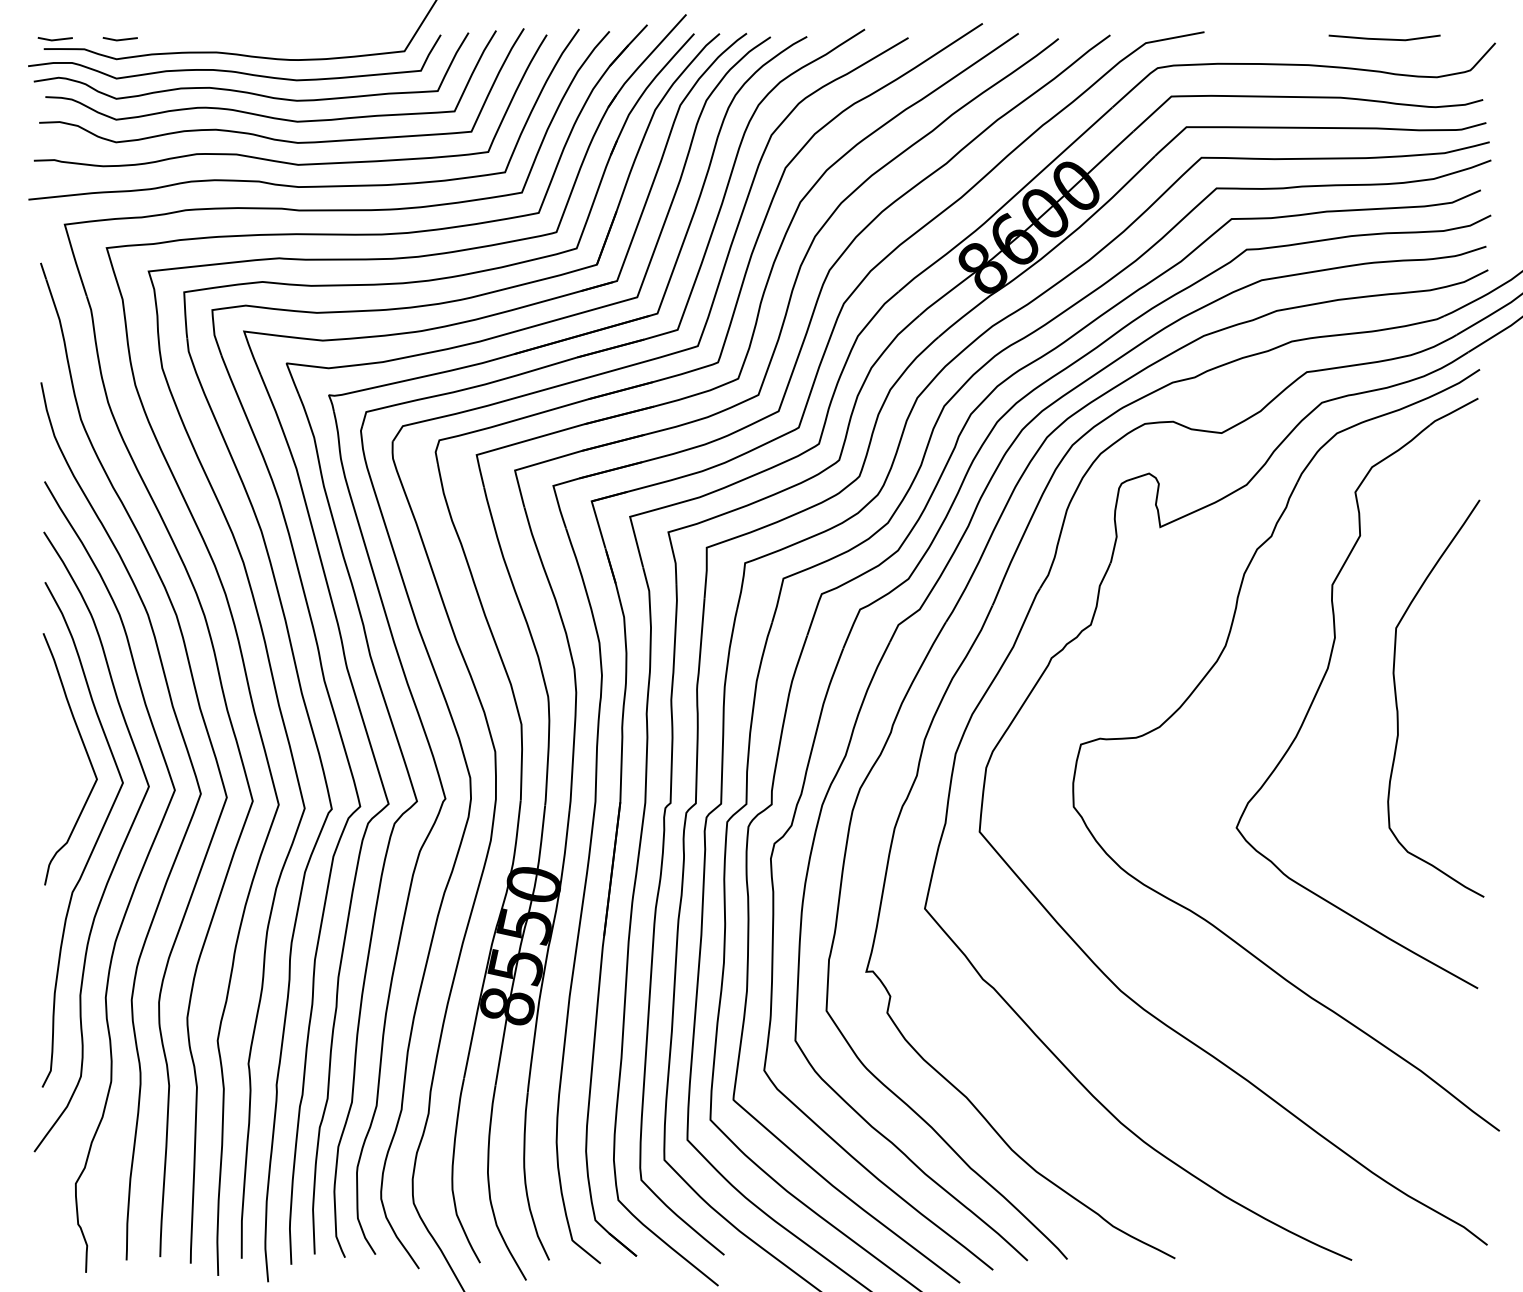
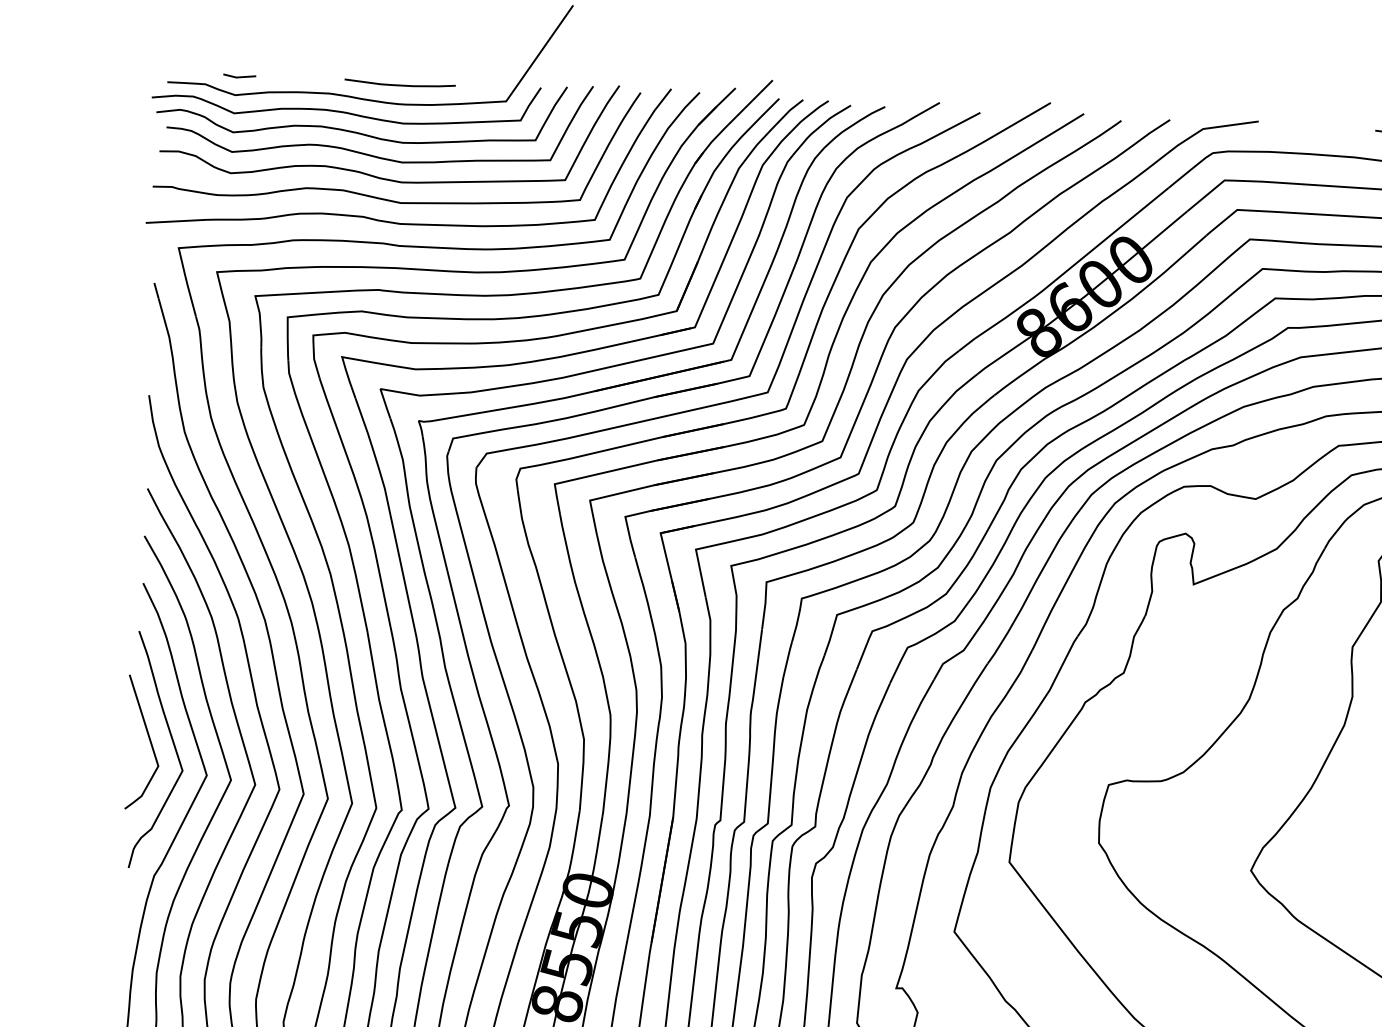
line: (54, 39) -> (177, 73), removed
curve: (290, 39) -> (399, 84), added
line: (60, 750) -> (149, 742), added

